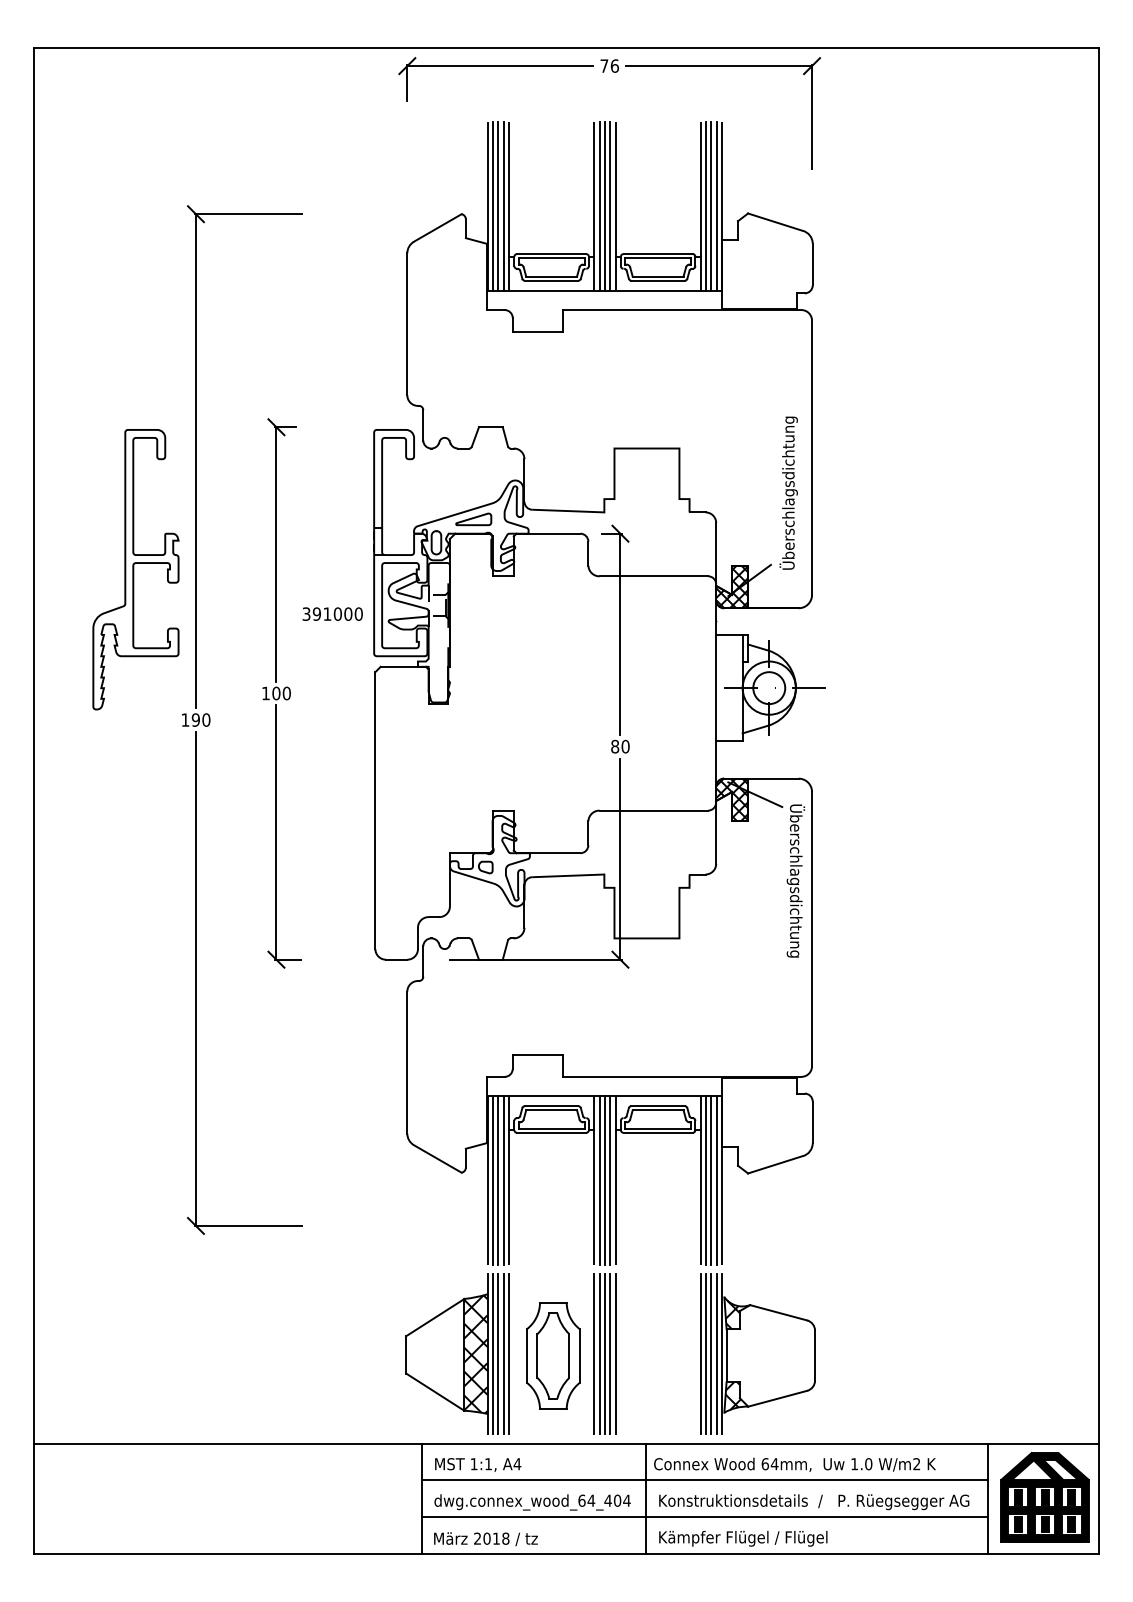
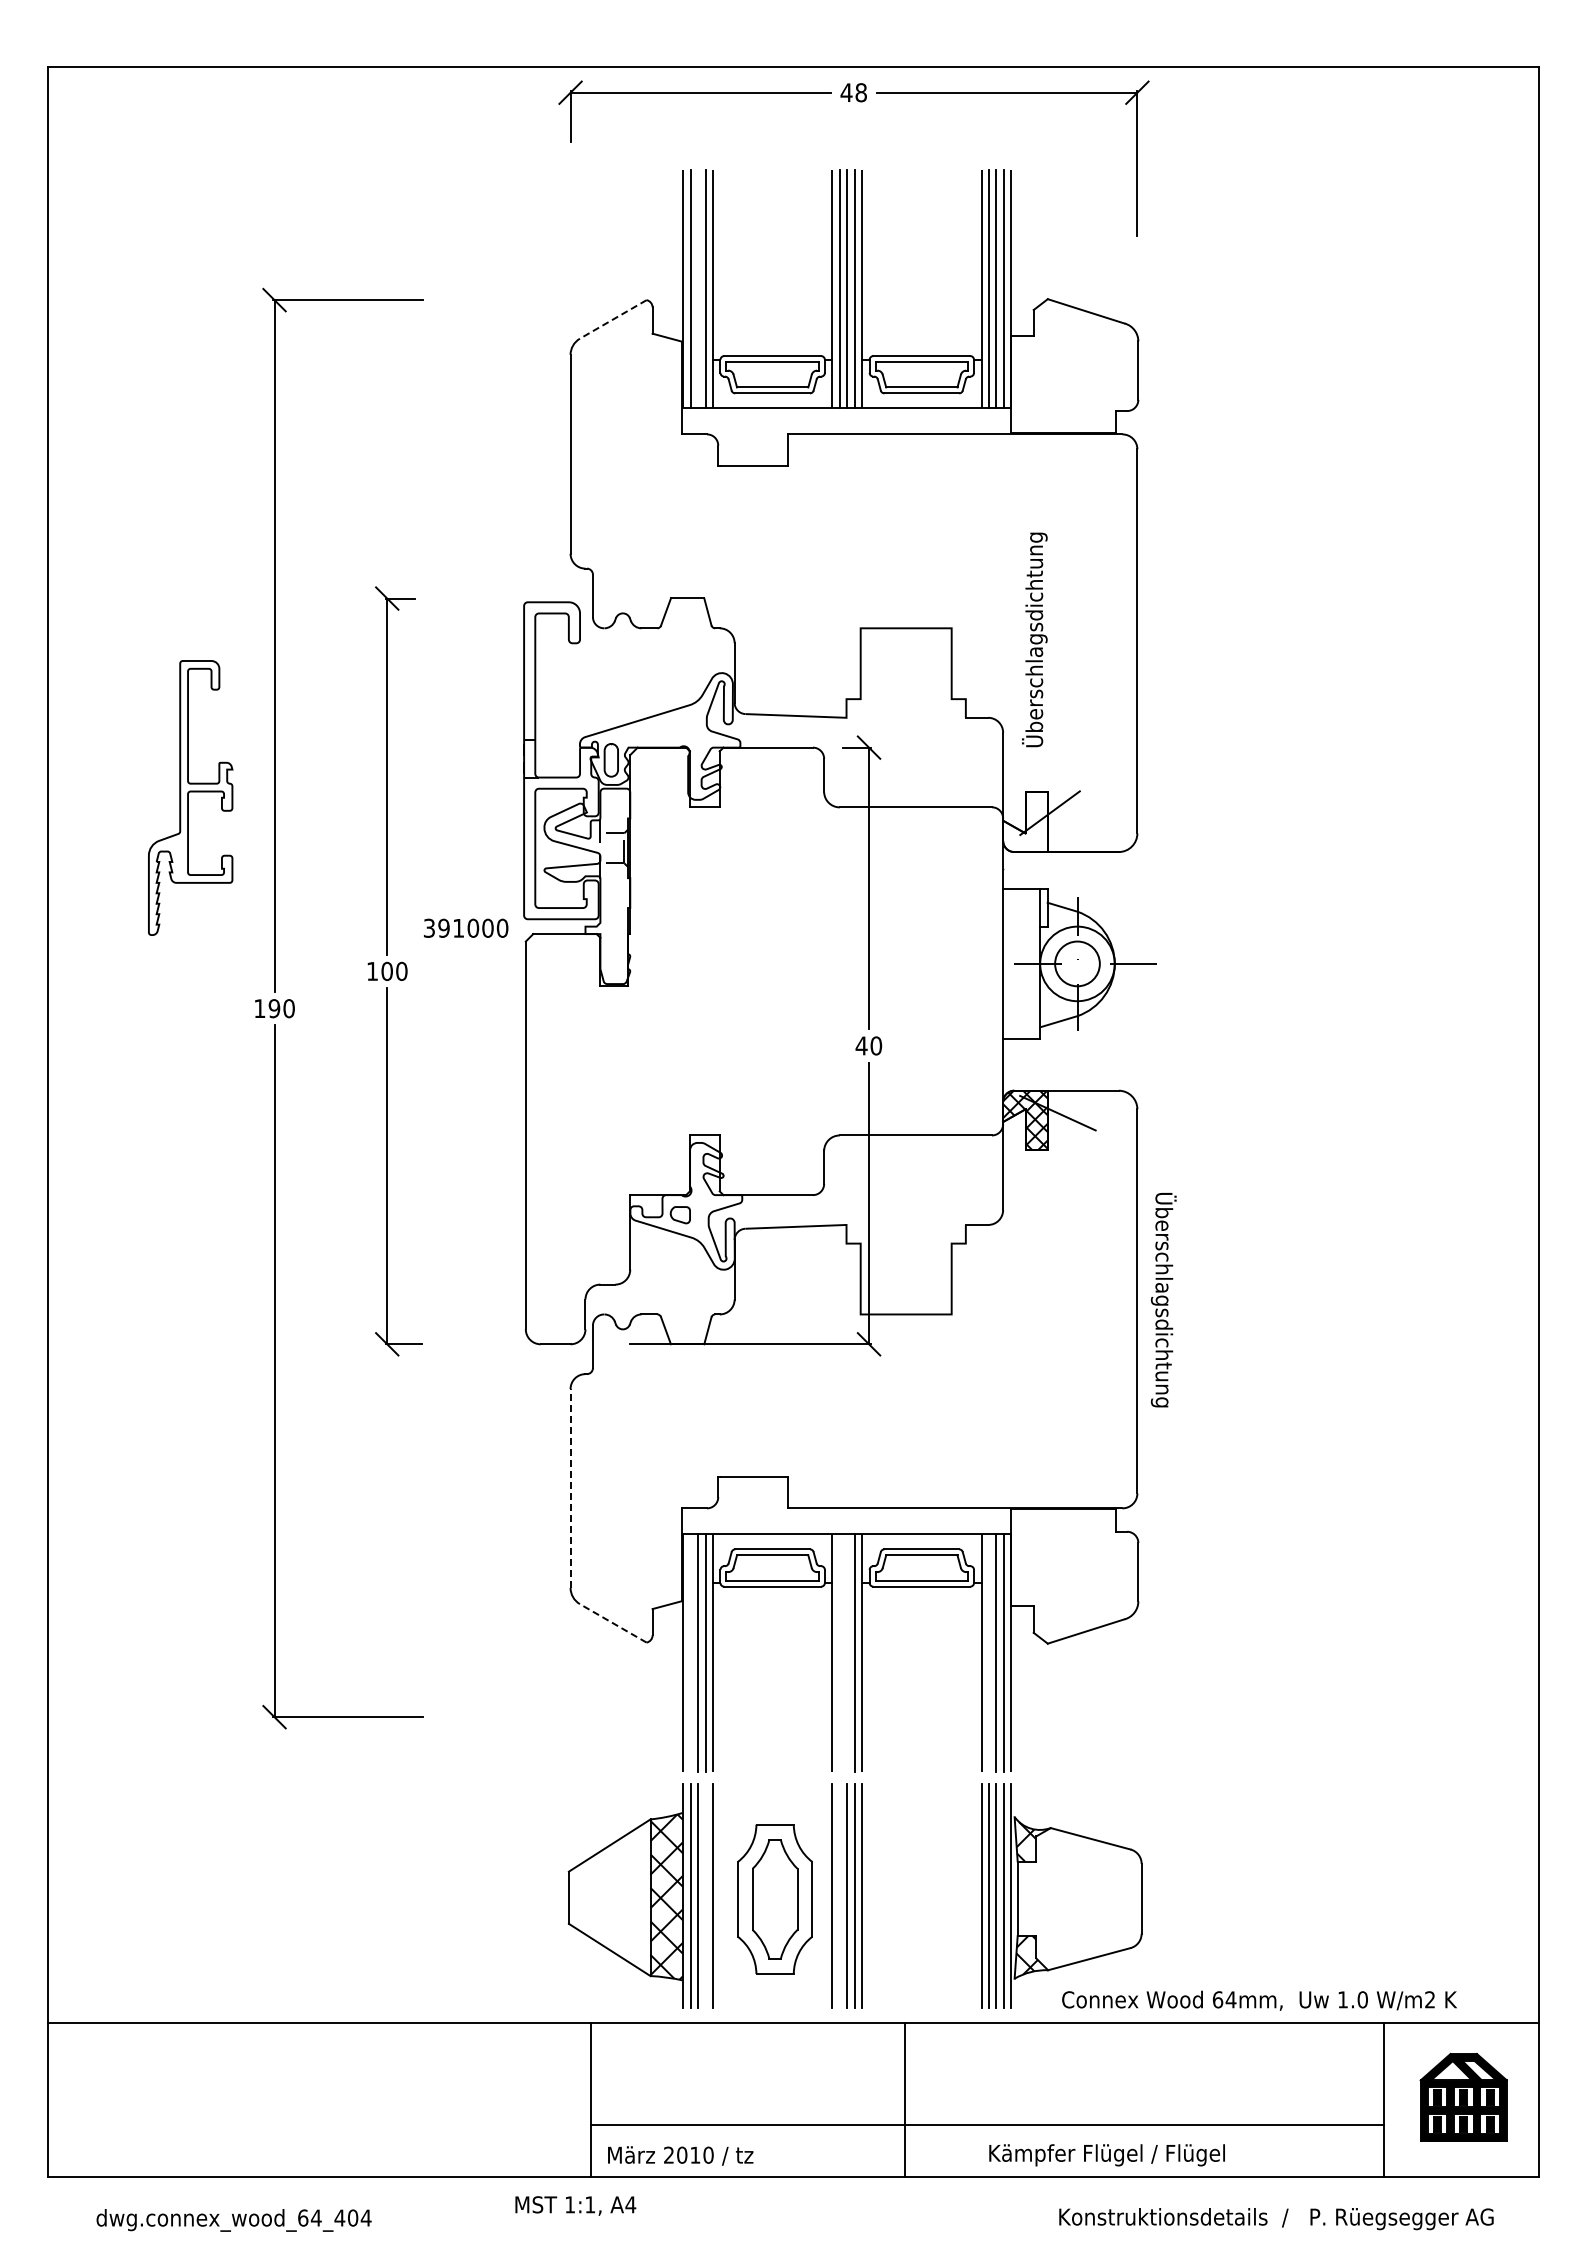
text: (609, 65) -> (853, 92), 76 -> 48
line: (498, 206) -> (698, 289), removed
line: (437, 228) -> (613, 319), solid -> dashed
text: (788, 492) -> (1034, 639), moved
part: (473, 519) -> (663, 727), removed
part: (135, 569) -> (190, 797), size x0.7
hatch: (732, 587) -> (1025, 822), removed
text: (333, 613) -> (466, 927), moved
text: (615, 746) -> (861, 1045), 80 -> 40
text: (795, 881) -> (1163, 1300), moved
line: (407, 1062) -> (570, 1488), solid -> dashed
line: (437, 1159) -> (613, 1623), solid -> dashed
line: (492, 1180) -> (690, 1653), removed
line: (599, 1180) -> (839, 1653), removed
line: (605, 1180) -> (847, 1653), removed
line: (705, 1180) -> (988, 1653), removed
line: (503, 1353) -> (705, 1896), removed
line: (599, 1353) -> (839, 1896), removed
text: (477, 1464) -> (575, 2205), moved
text: (794, 1464) -> (1259, 2000), moved
line: (705, 1479) -> (987, 2072), removed
part: (1044, 1497) -> (1463, 2097), size x0.7
text: (532, 1502) -> (233, 2220), moved
text: (814, 1502) -> (1276, 2219), moved
text: (505, 1538) -> (708, 2155), 2018 -> 2010
text: (742, 1538) -> (1106, 2155), moved

